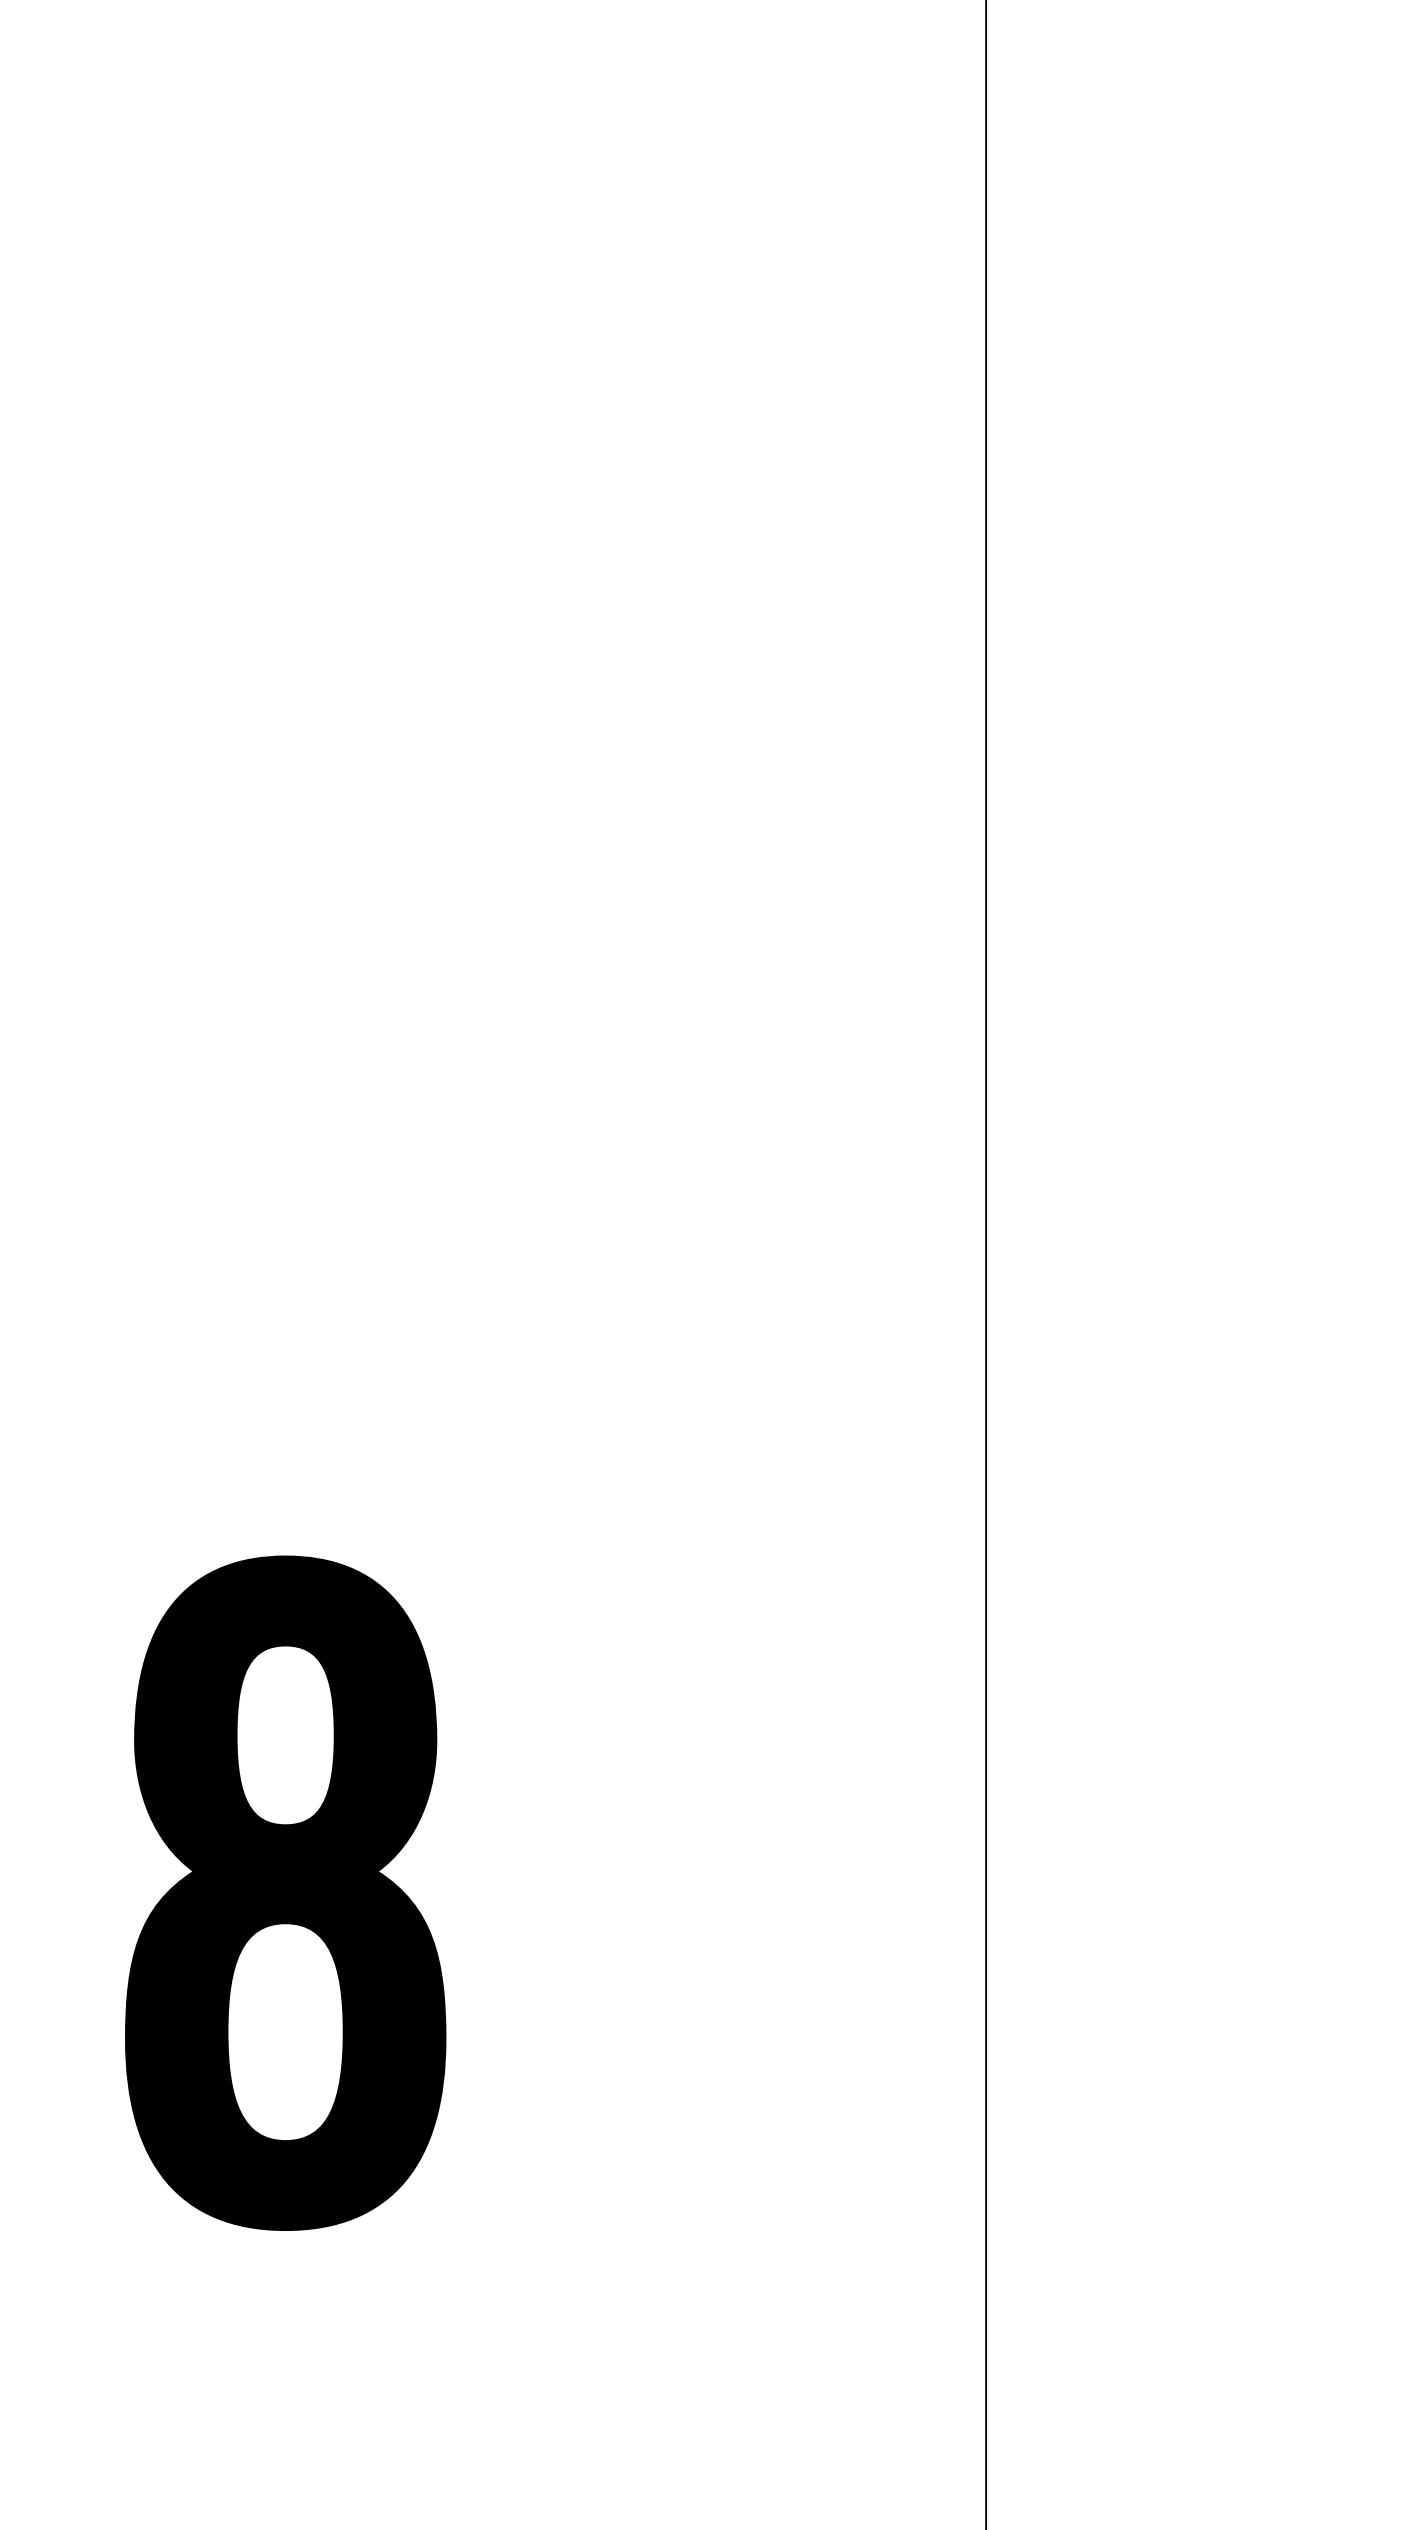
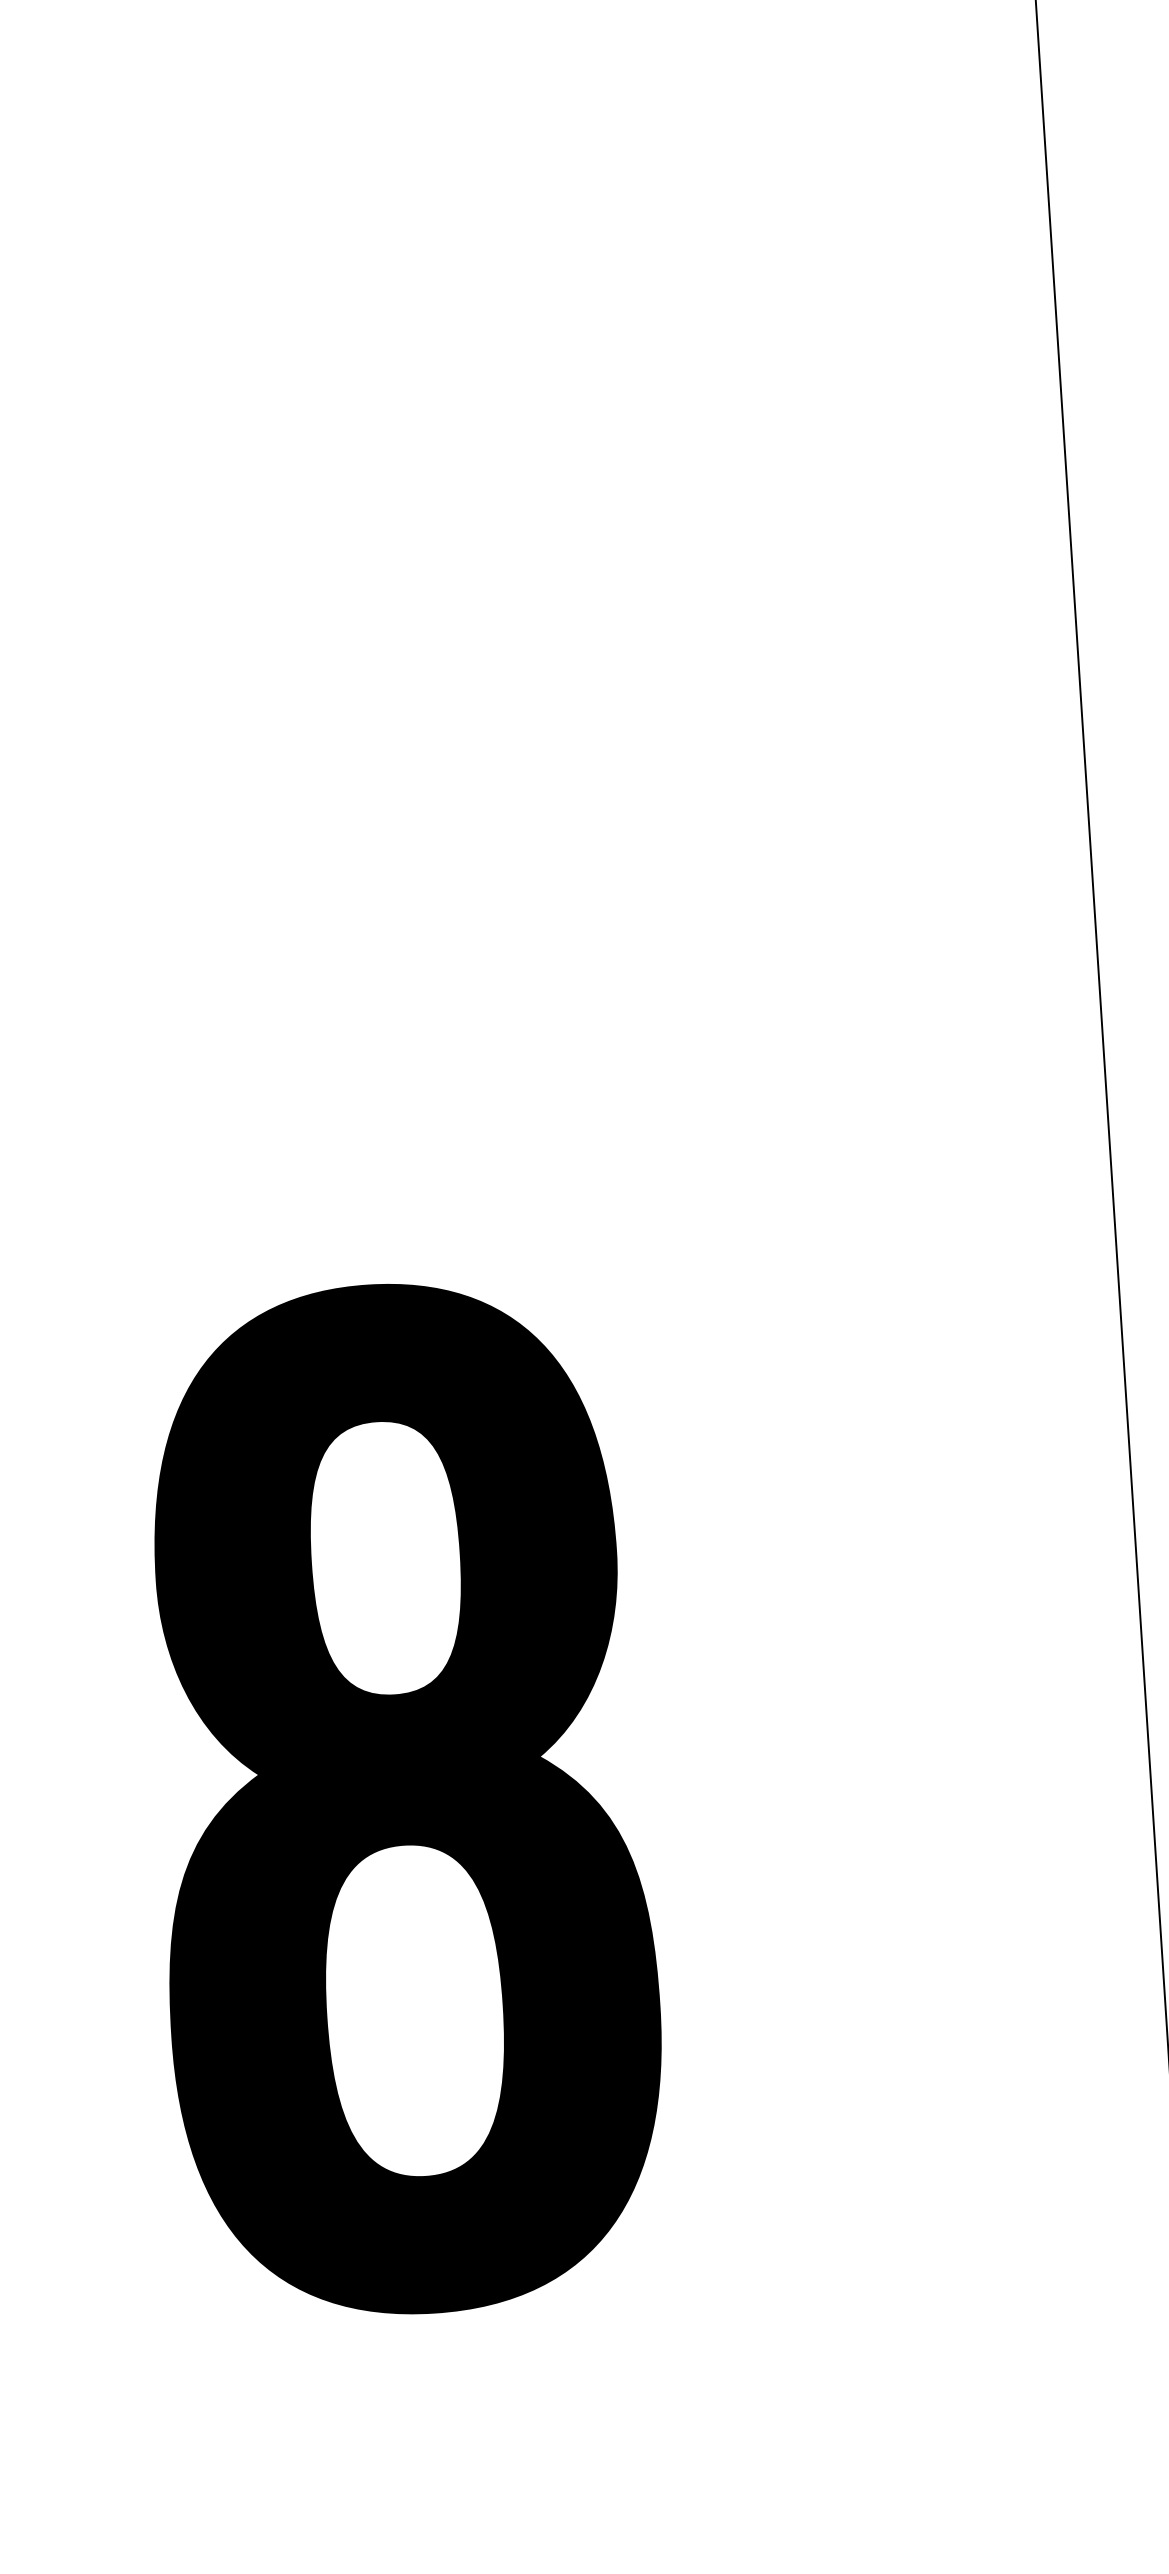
part: (285, 1893) -> (401, 1799), size x1.43

